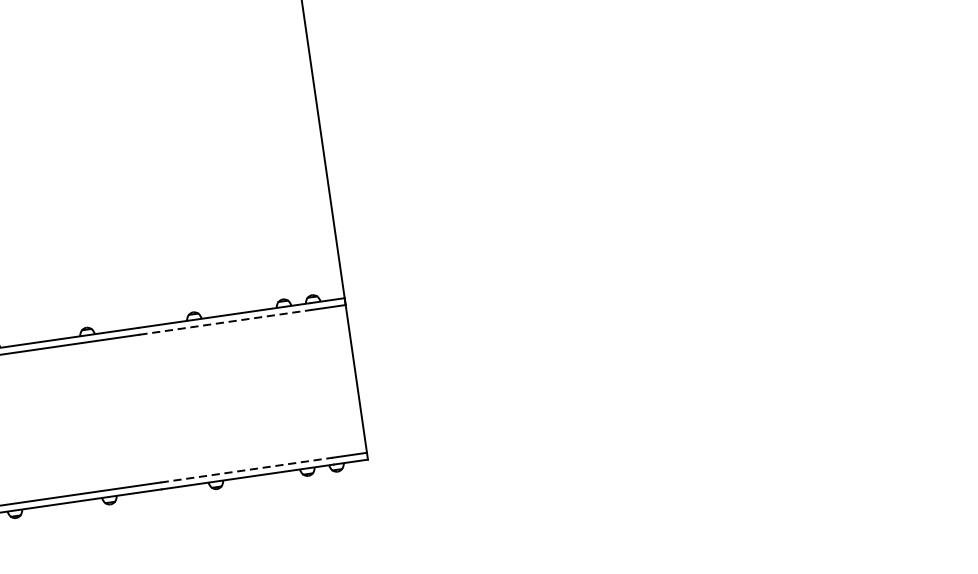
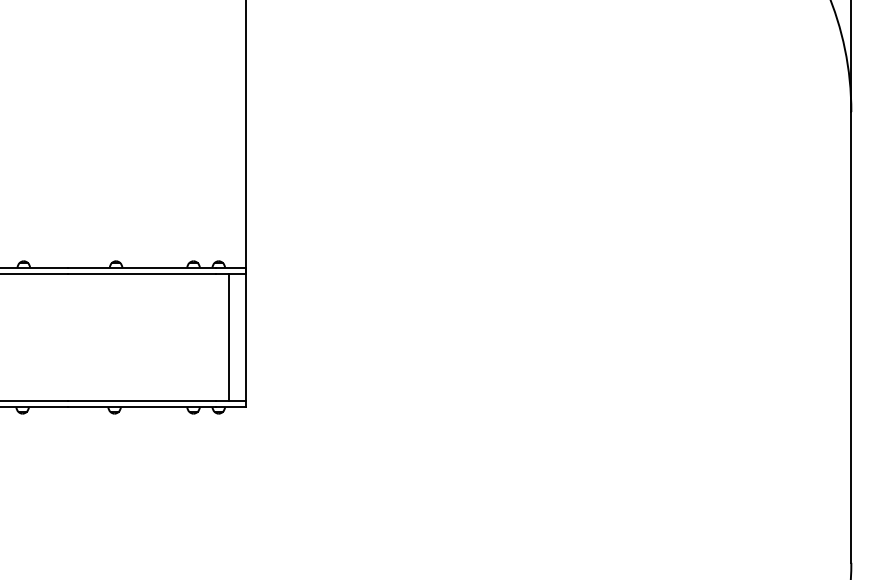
line: (225, 322) -> (142, 273), dashed -> solid
line: (336, 381) -> (228, 337), added
line: (247, 470) -> (142, 401), dashed -> solid

